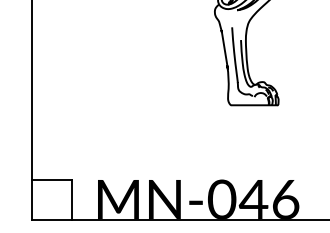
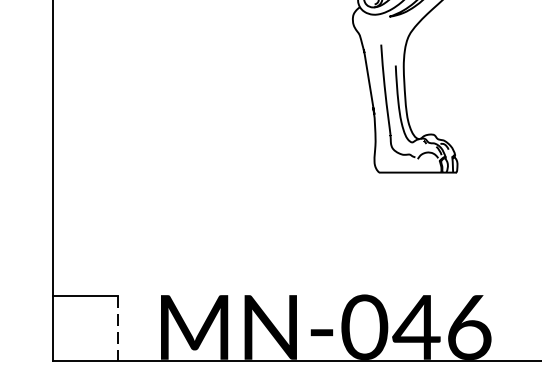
line: (71, 200) -> (117, 328), solid -> dashed

